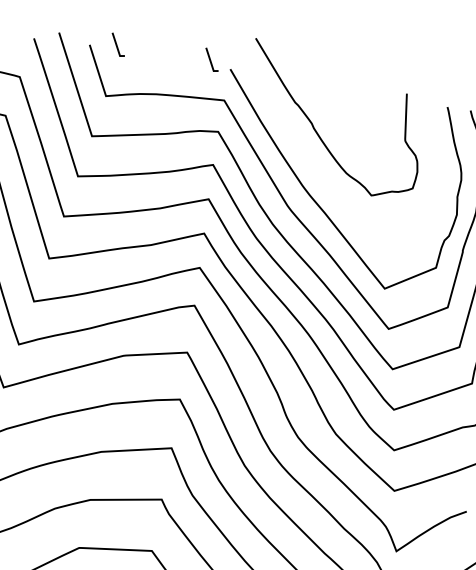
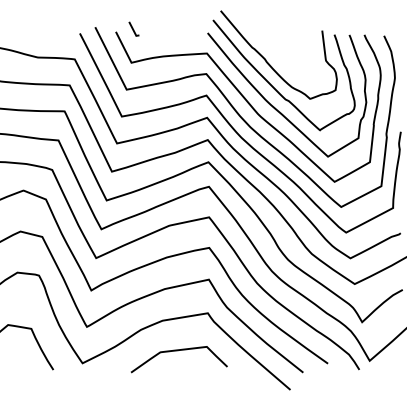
line: (211, 58) -> (194, 28), removed
curve: (316, 165) -> (272, 85), added

